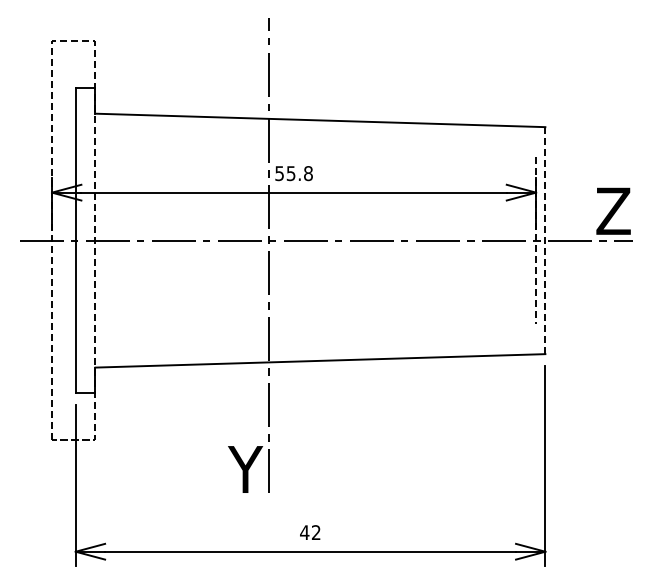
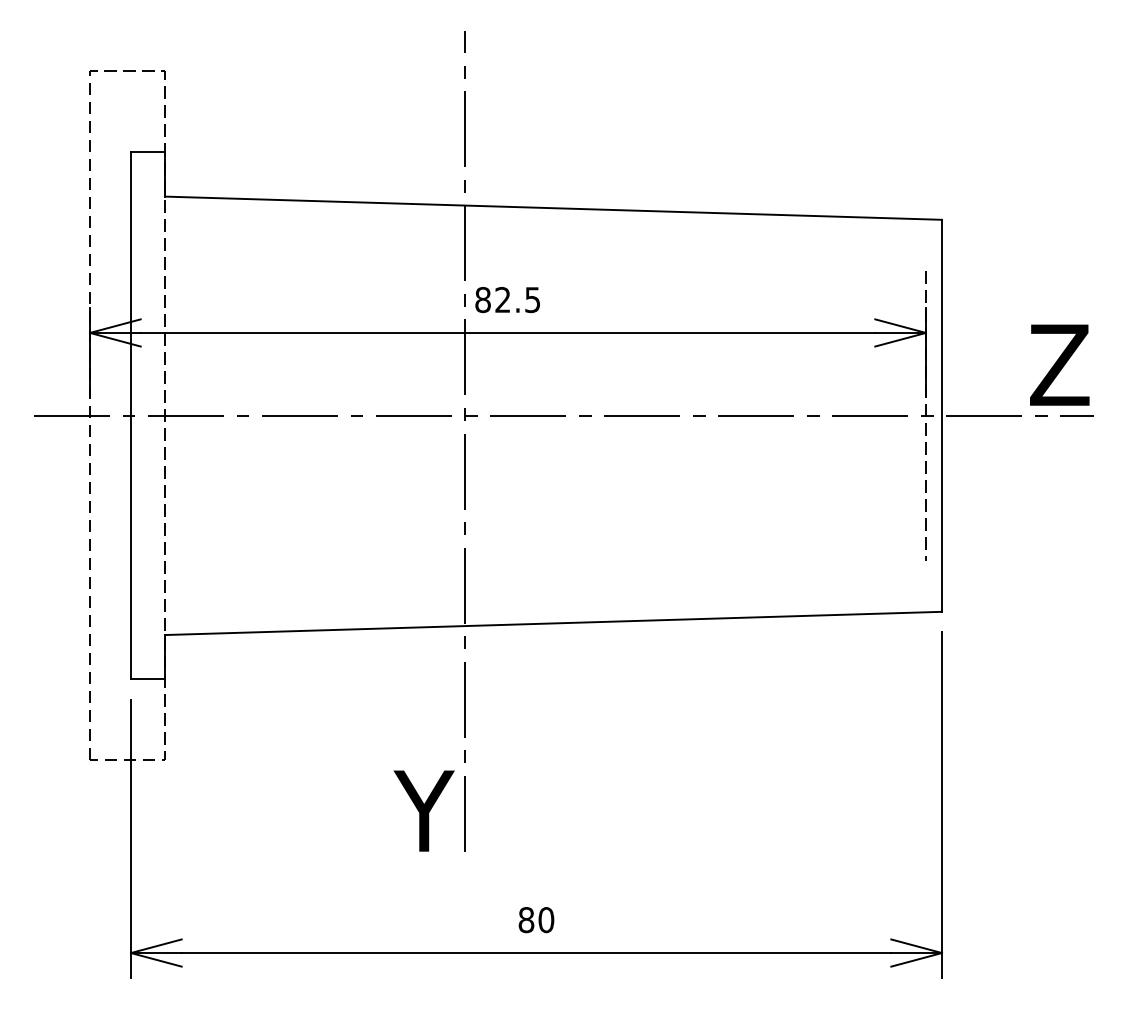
text: (293, 173) -> (507, 299), 55.8 -> 82.5
line: (545, 241) -> (942, 417), dashed -> solid
text: (310, 532) -> (536, 919), 42 -> 80

